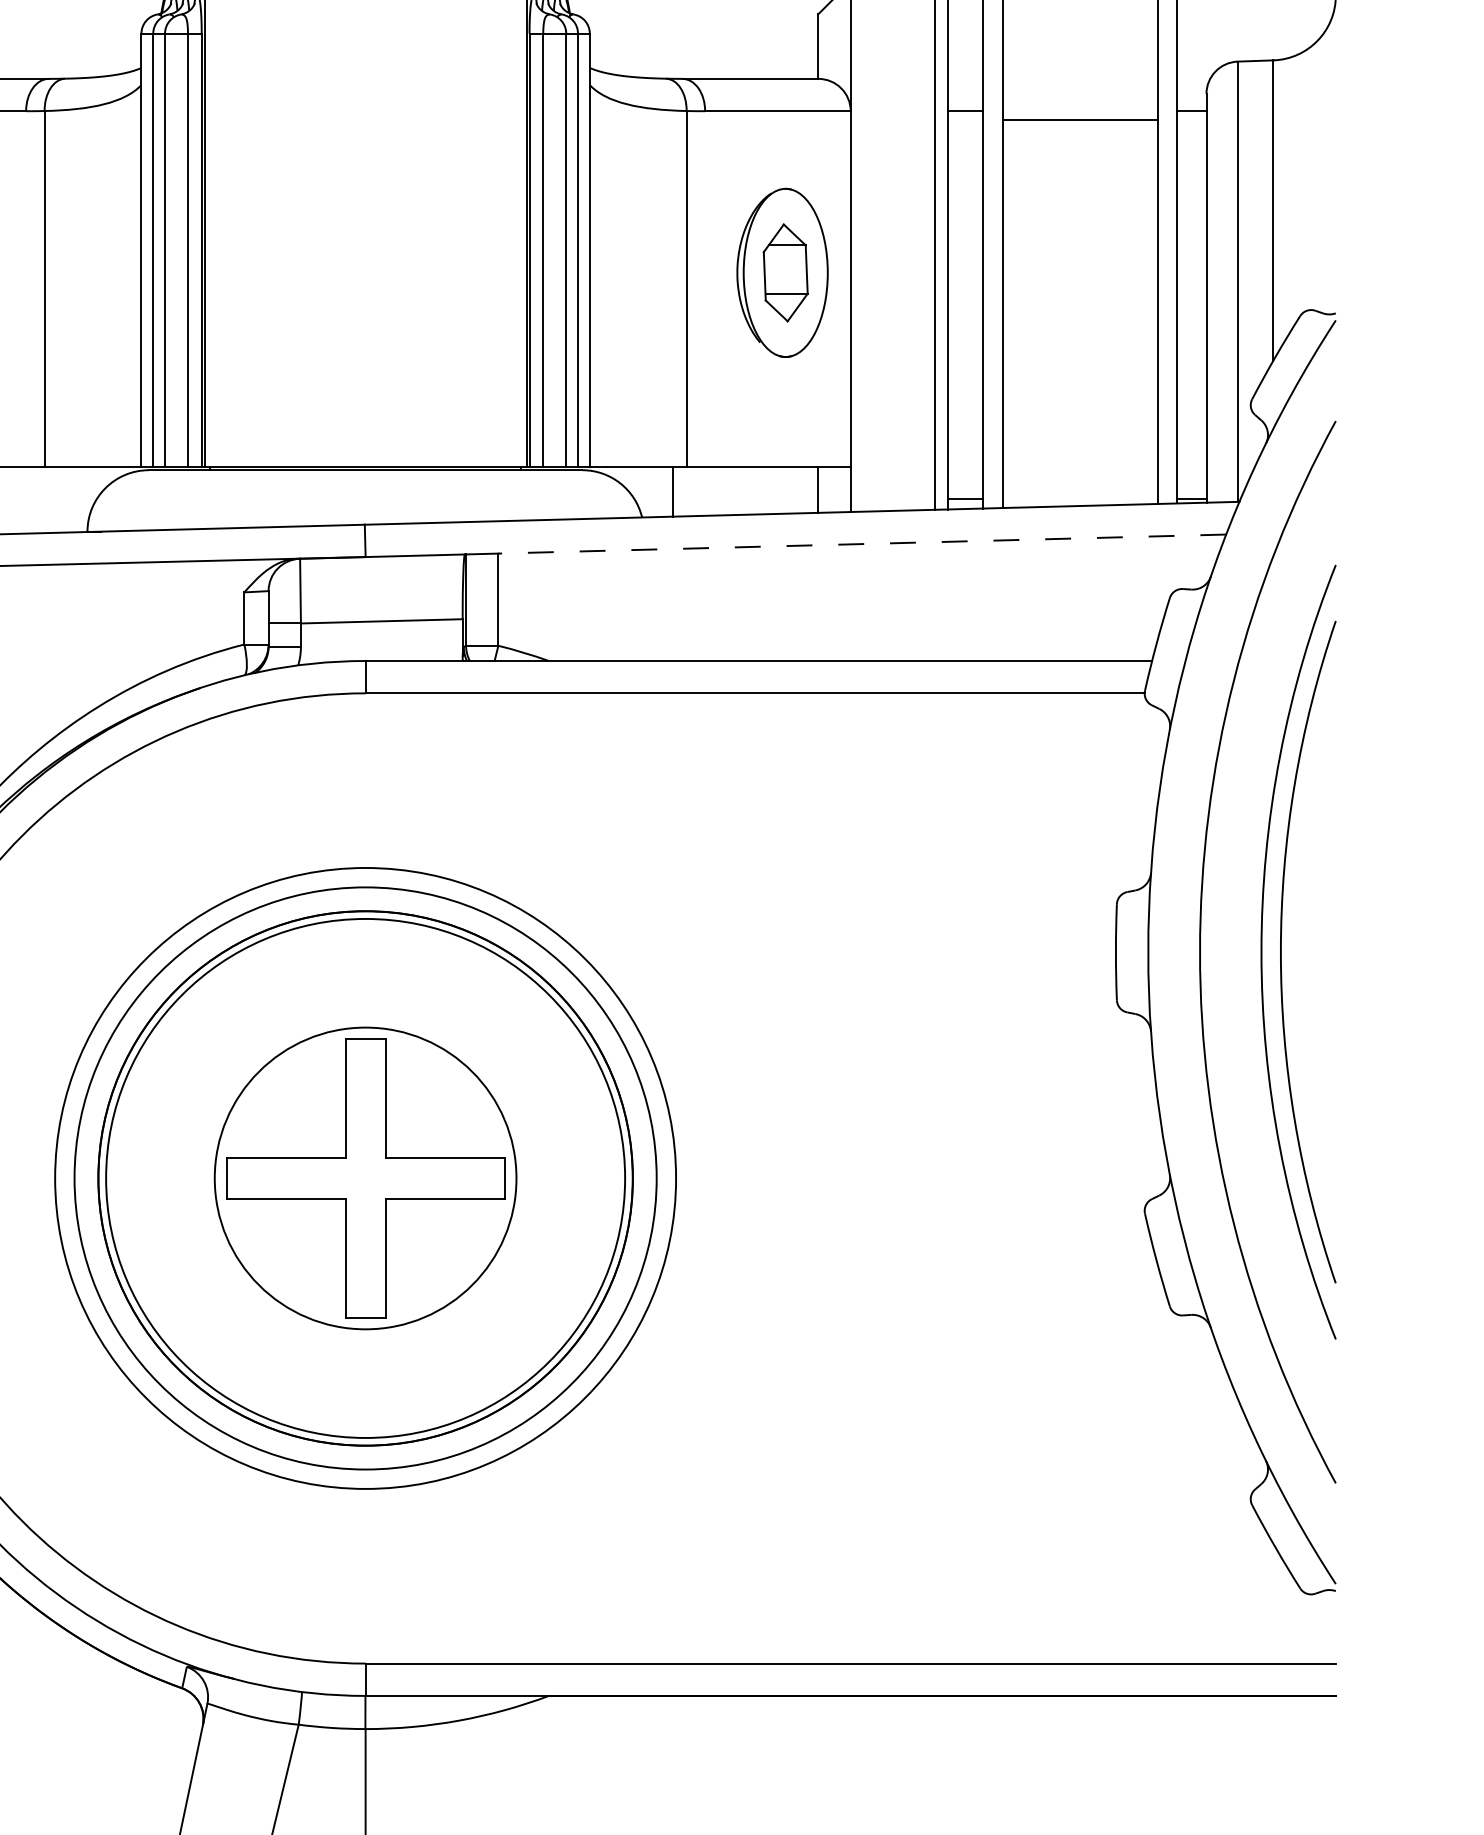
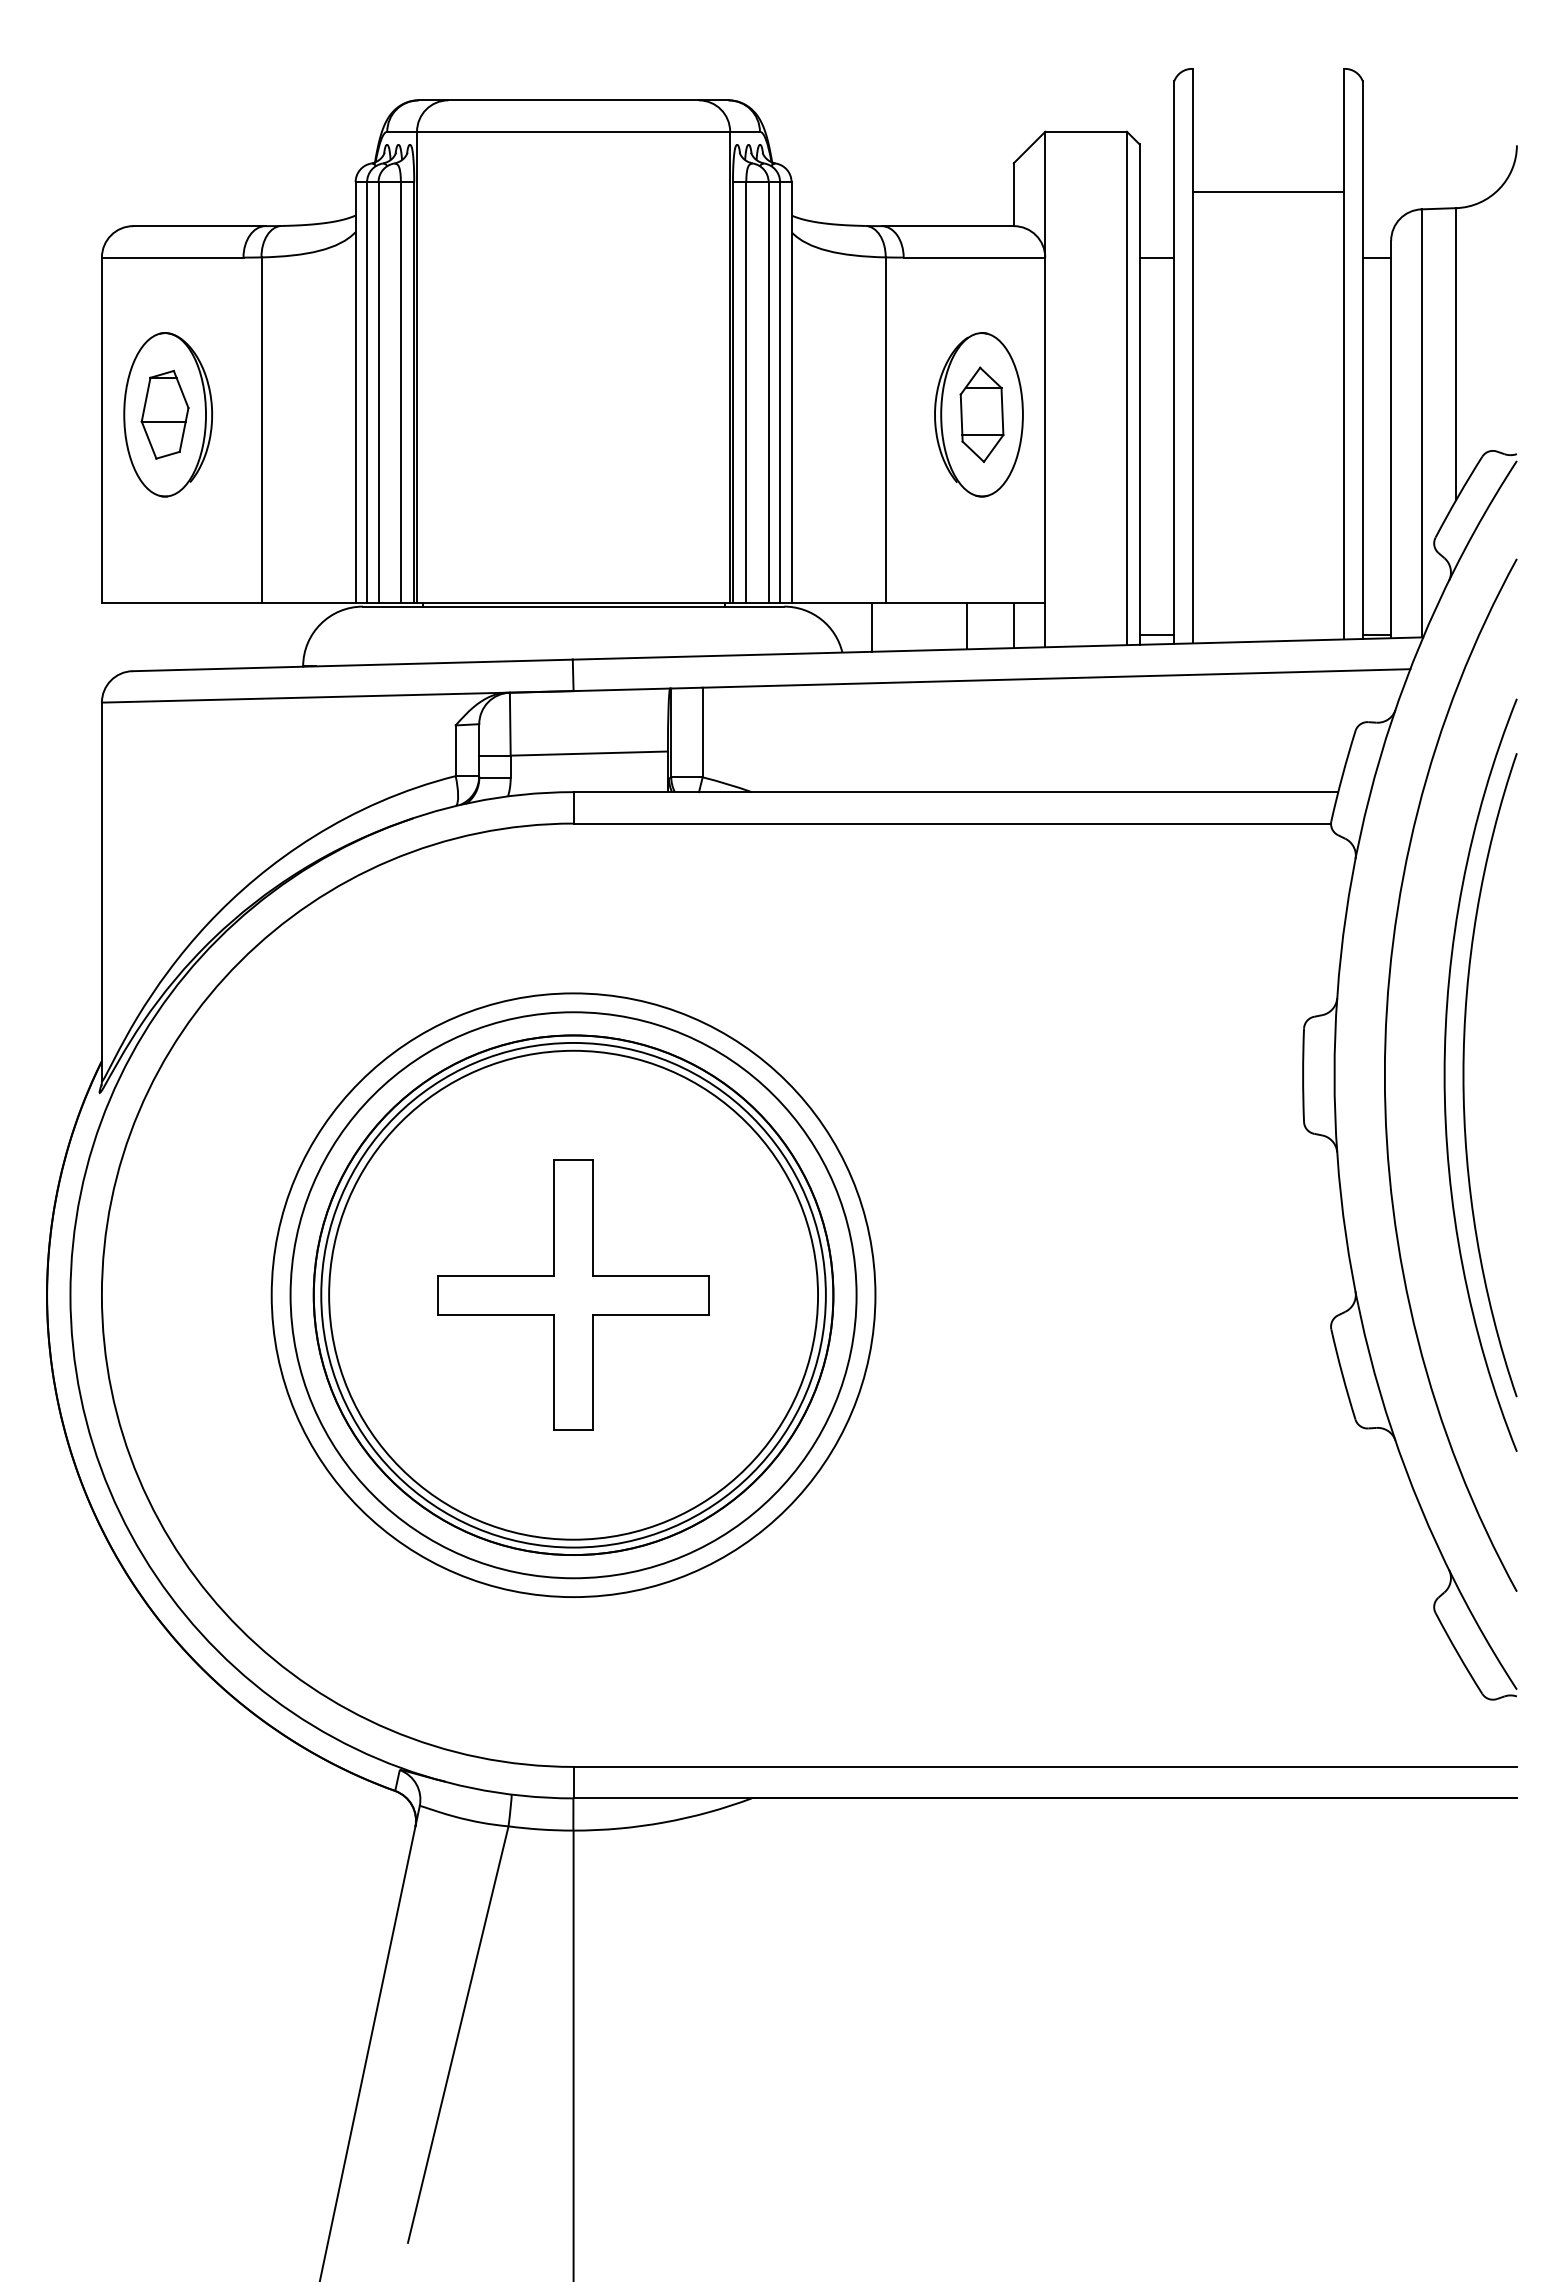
line: (1080, 120) -> (1268, 191), moved
line: (769, 490) -> (966, 626), added
line: (862, 544) -> (1056, 678), dashed -> solid
circle: (365, 1177) -> (573, 1294), size x1.67

